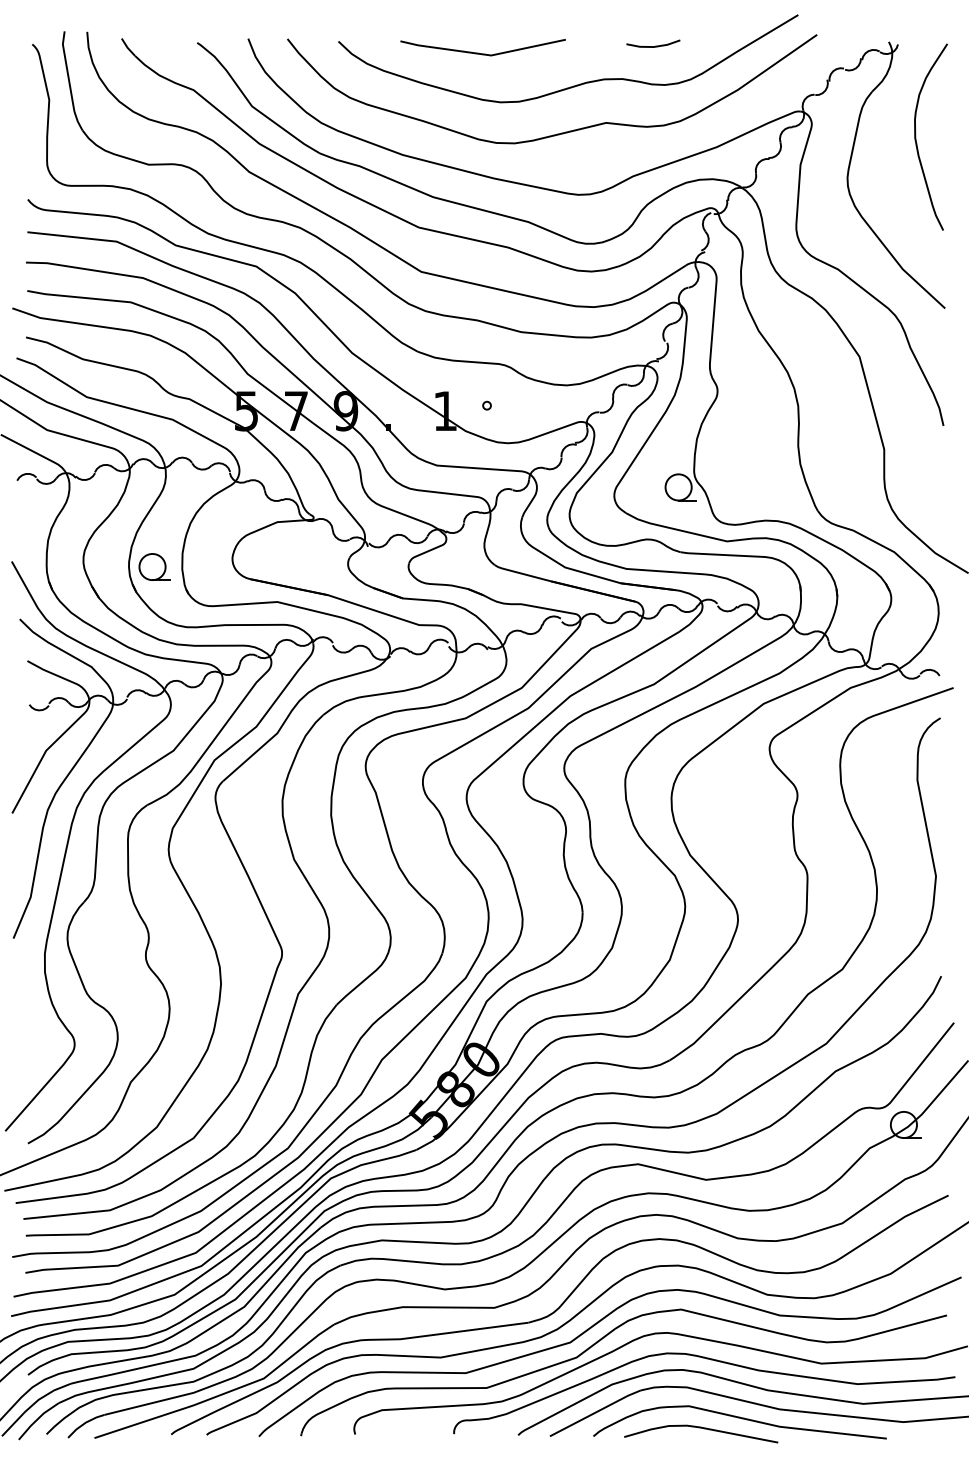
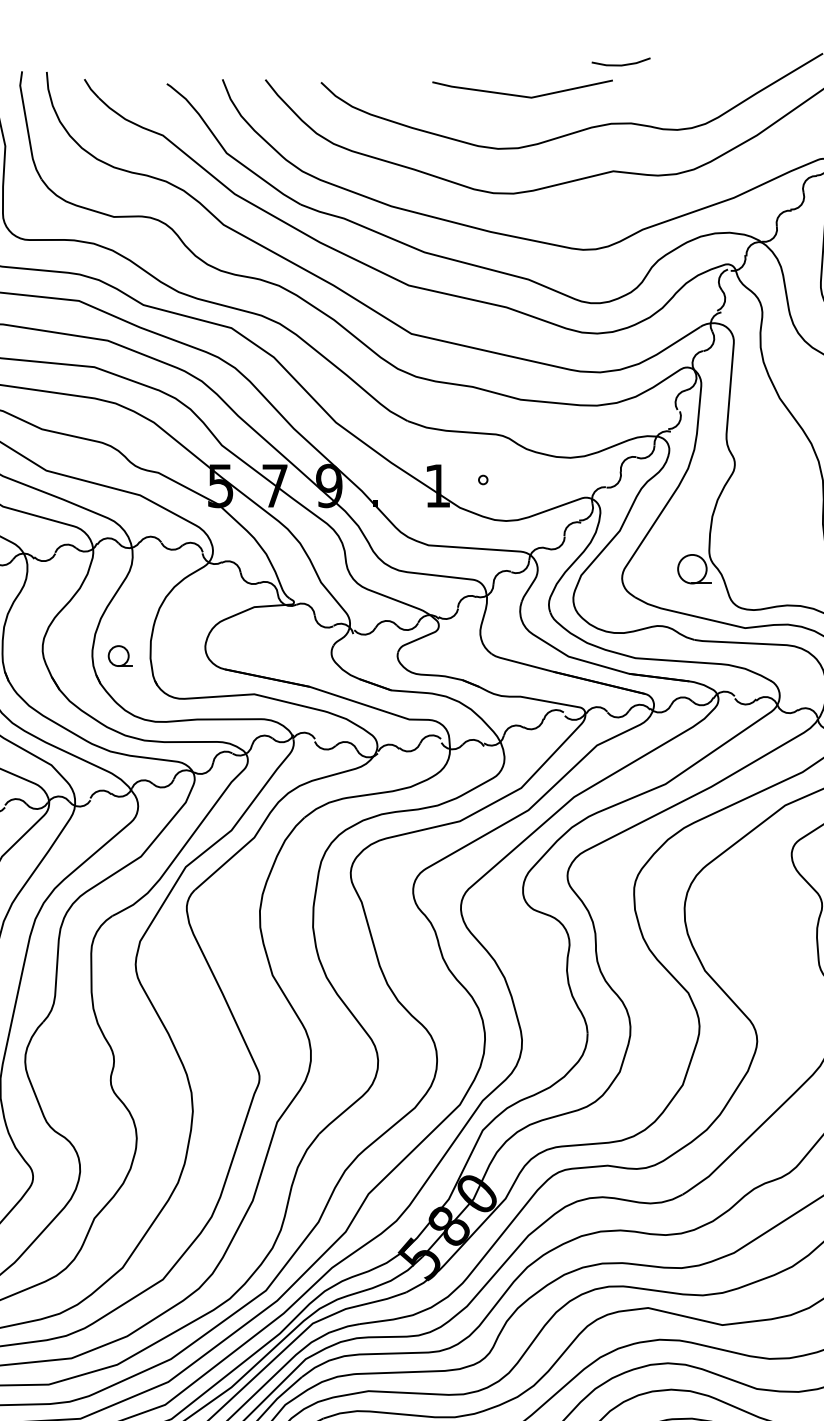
line: (655, 45) -> (623, 63), moved
line: (482, 53) -> (521, 95), moved
part: (154, 566) -> (120, 655), size x0.7

